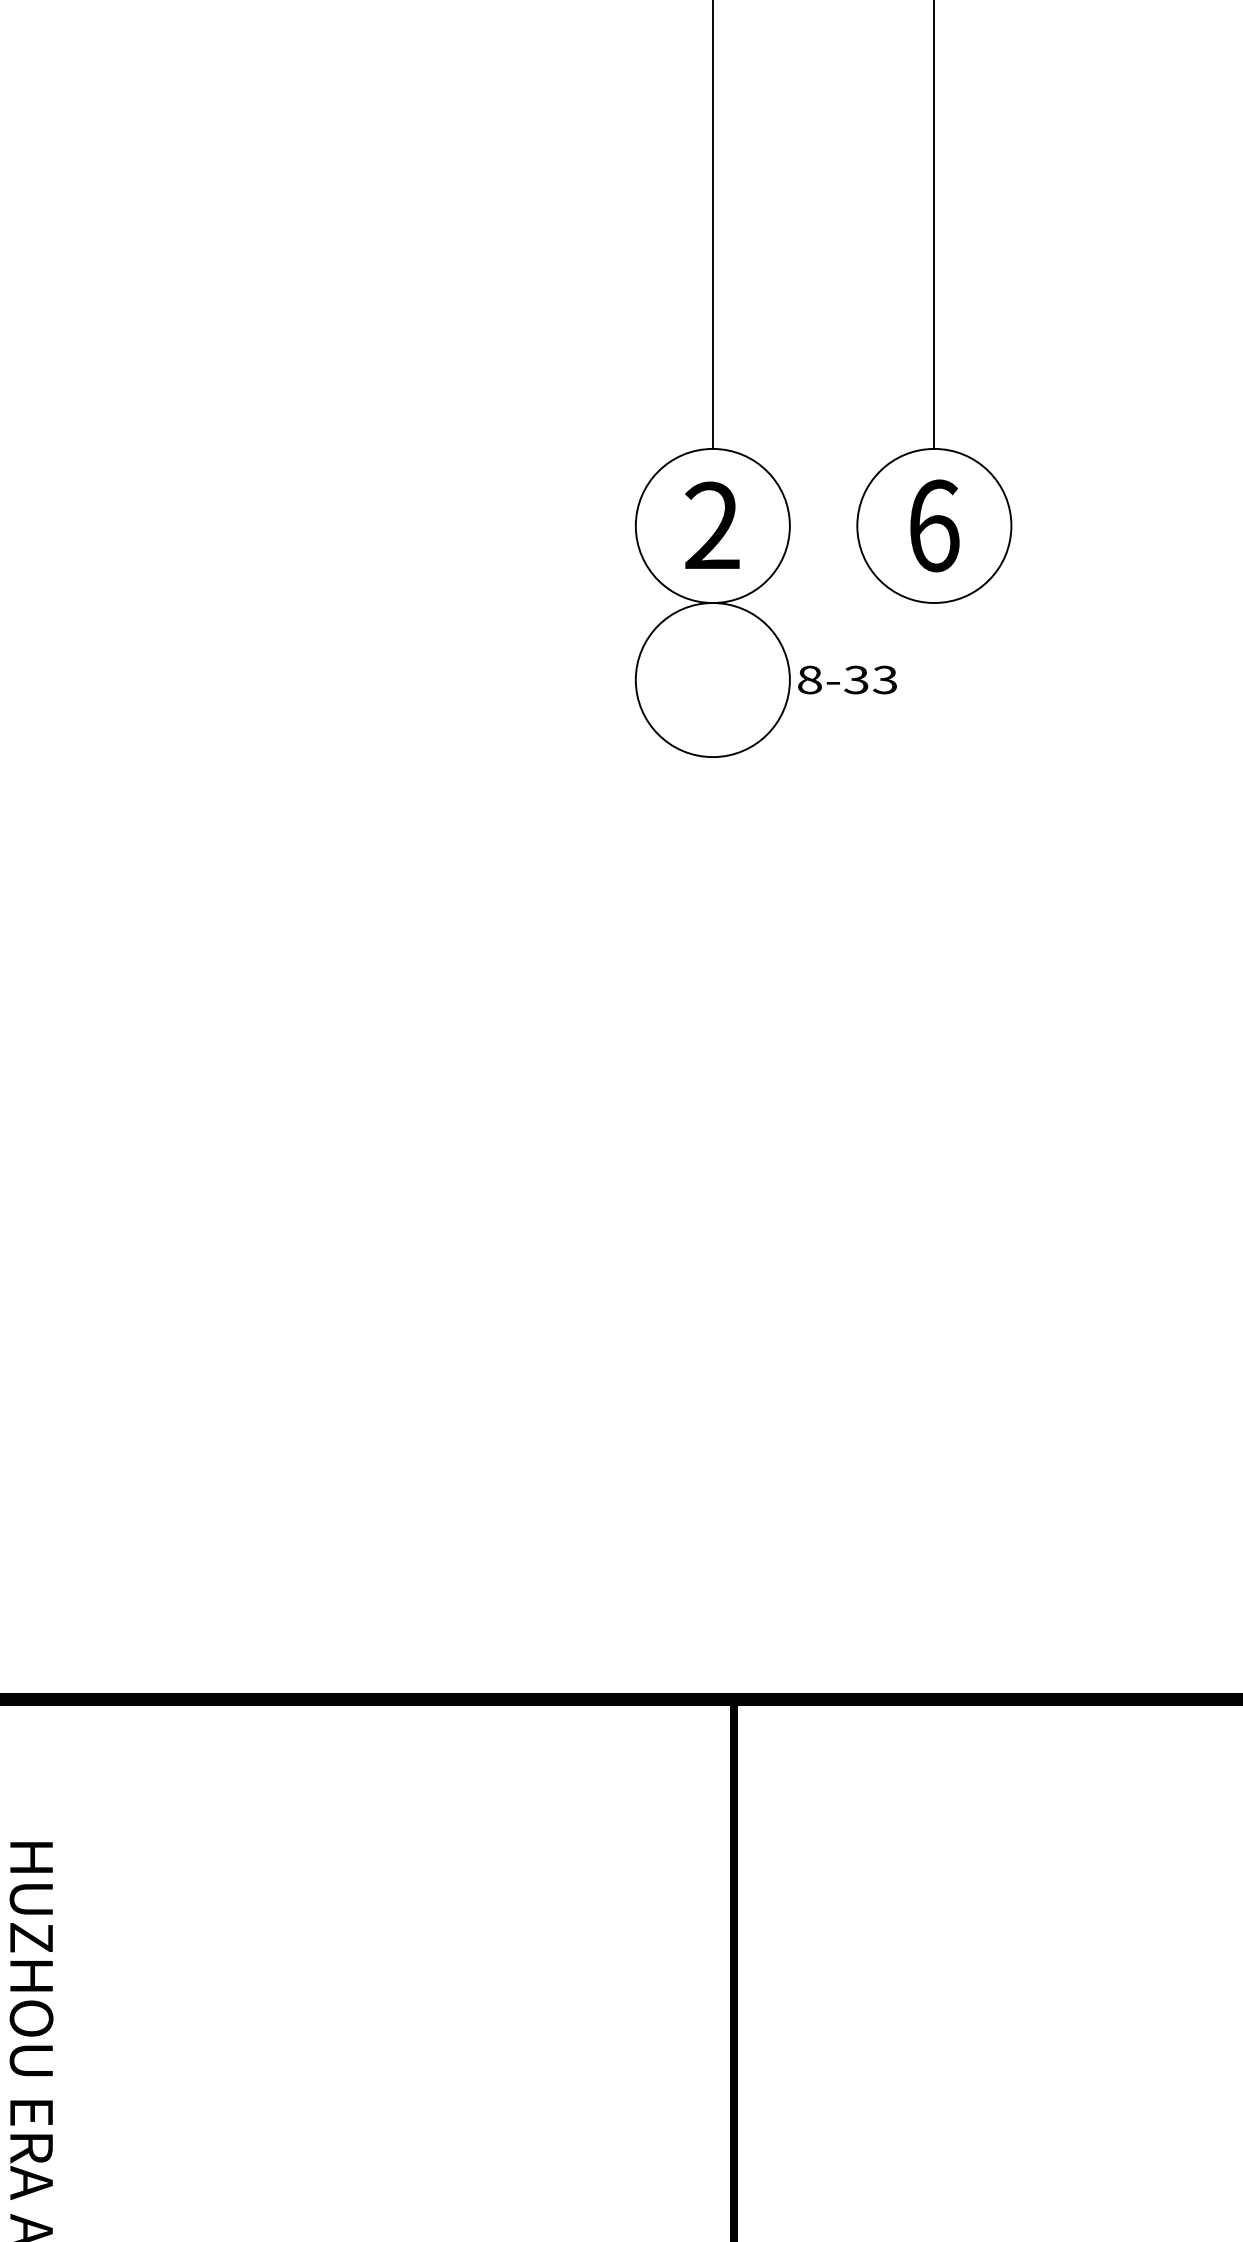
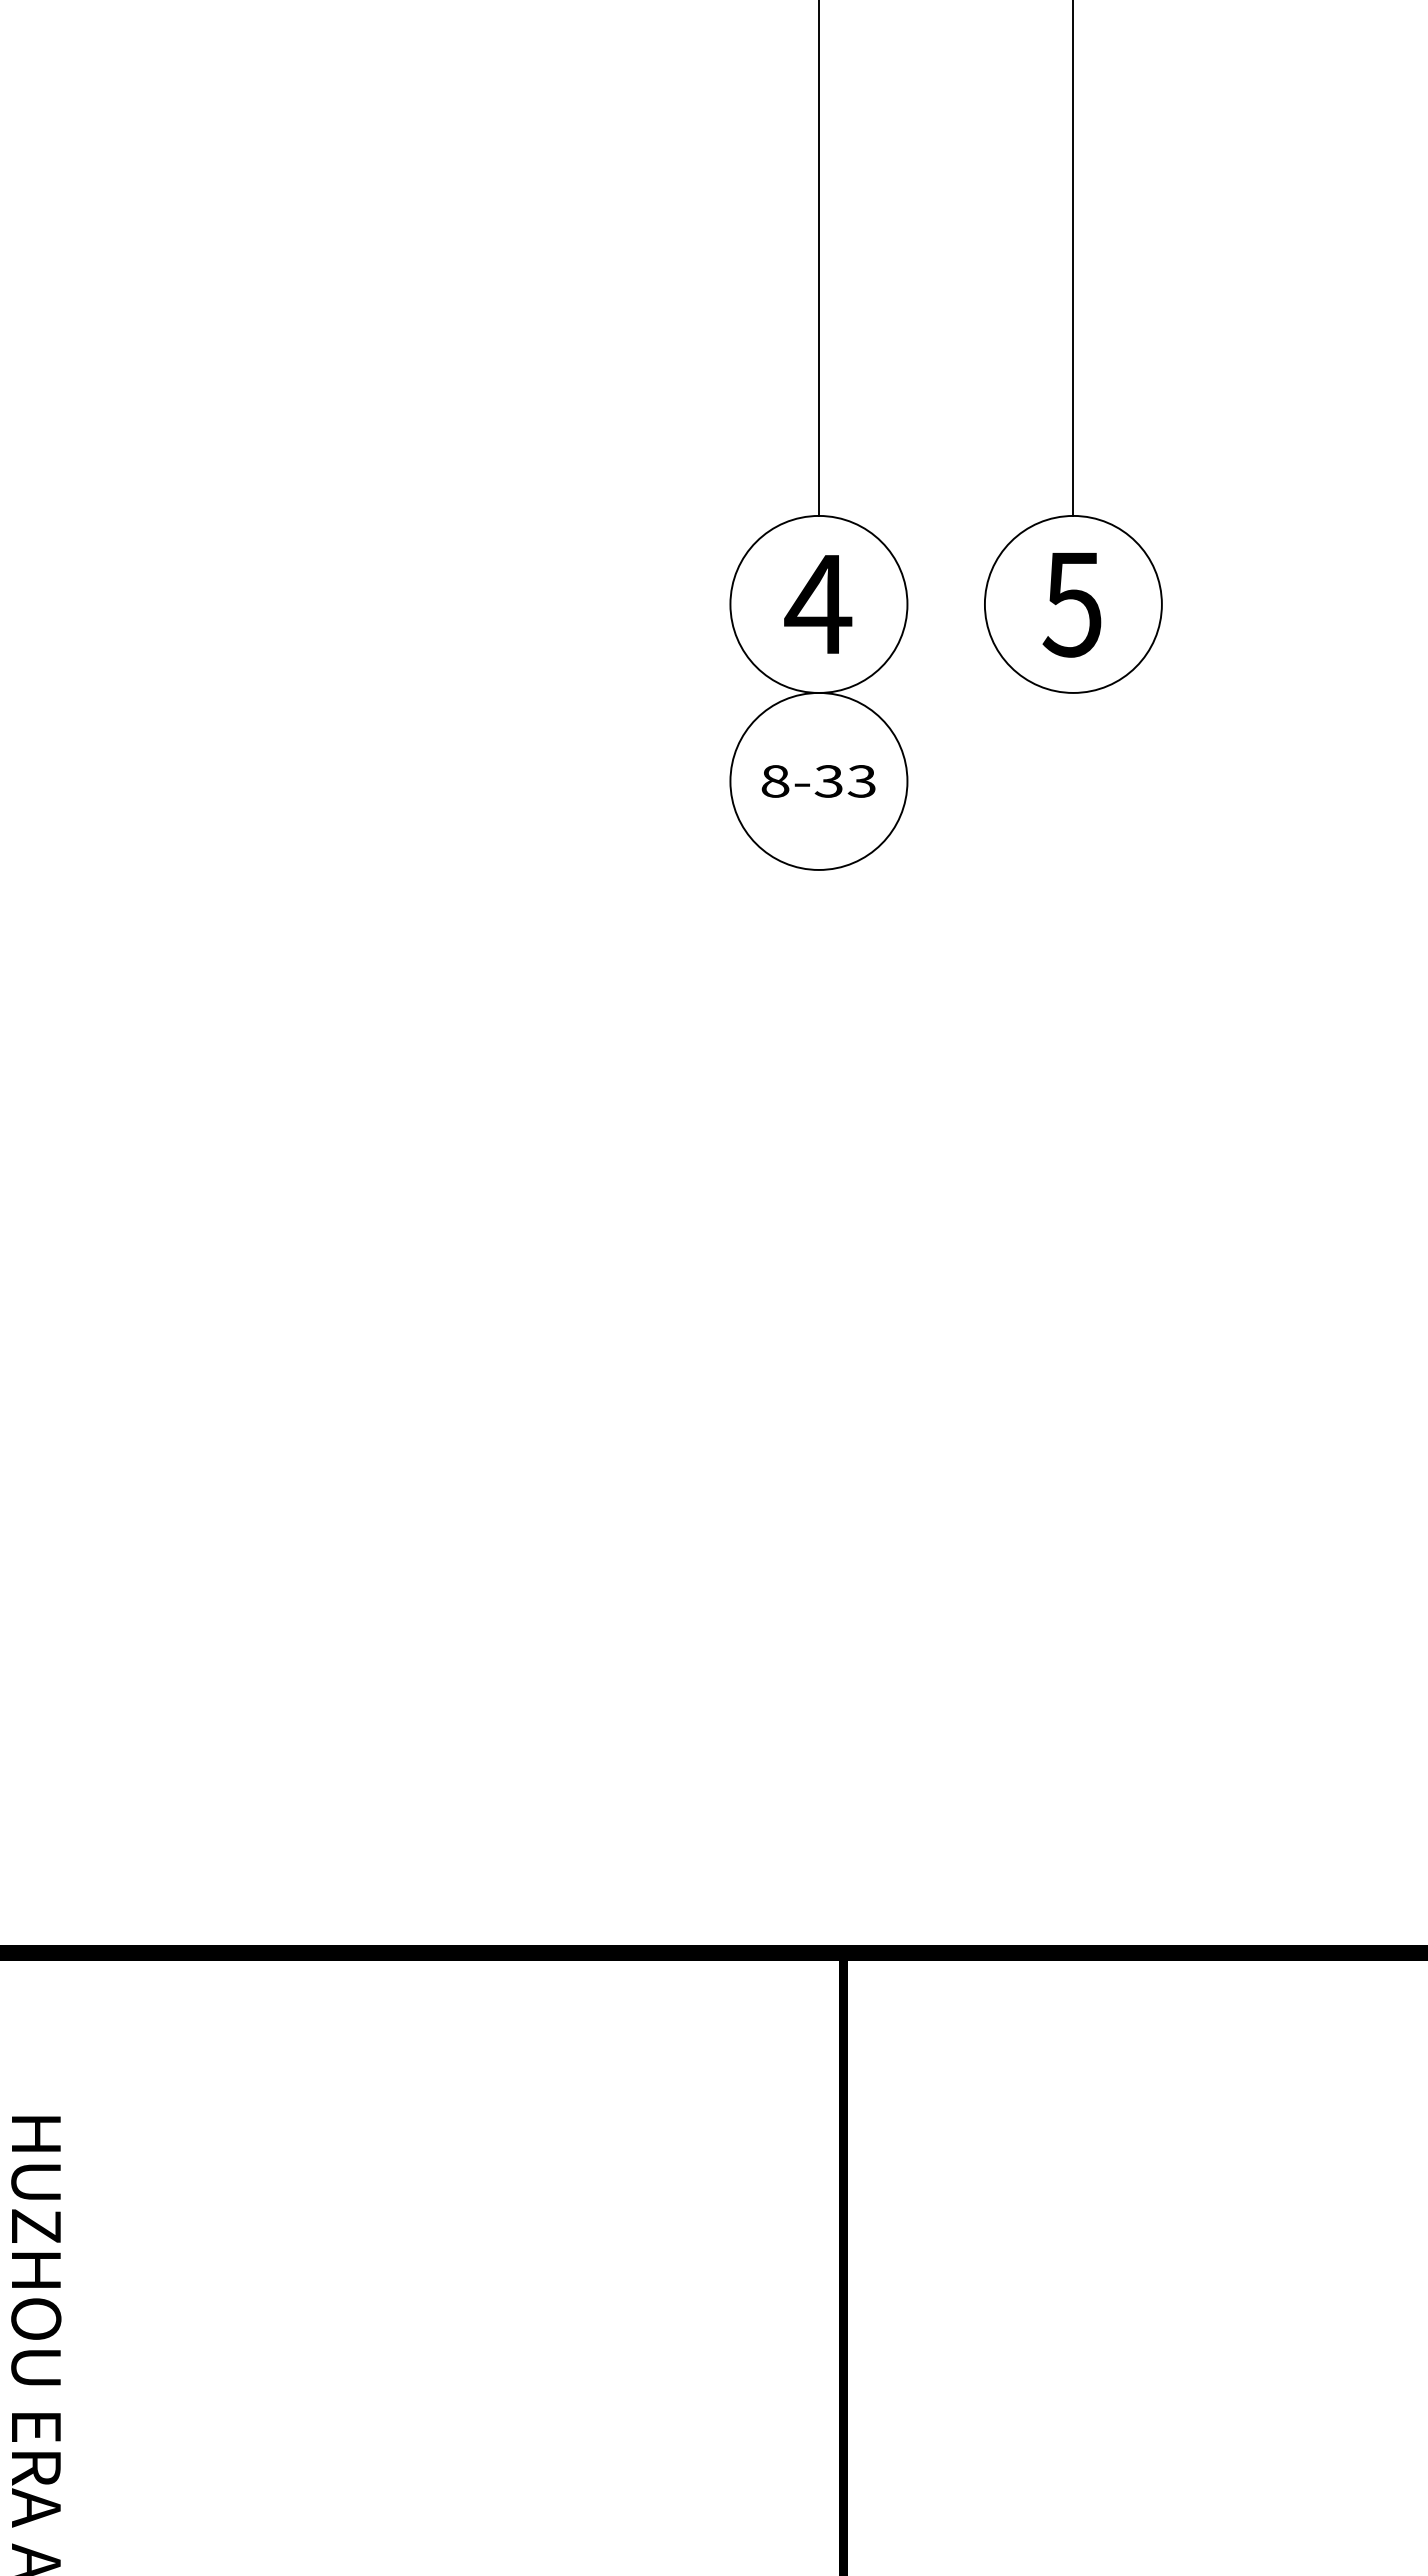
text: (712, 525) -> (818, 603), 2 -> 4
text: (933, 526) -> (1072, 604), 6 -> 5
text: (847, 680) -> (818, 781), moved

